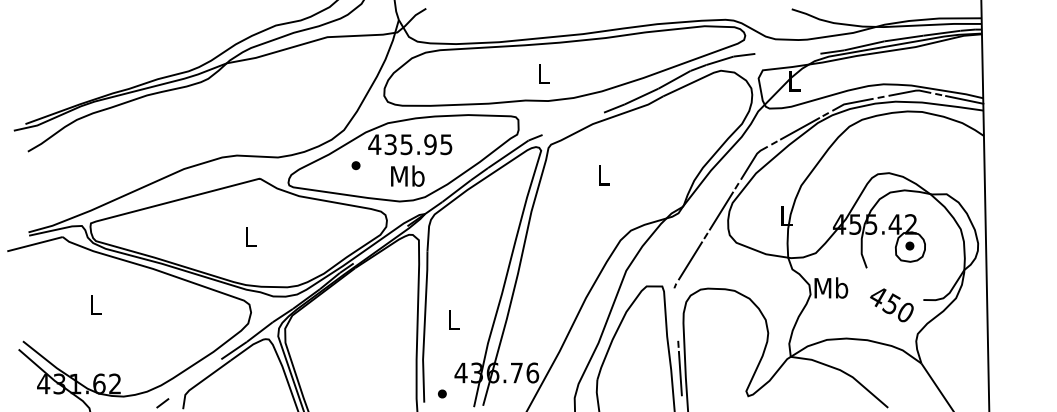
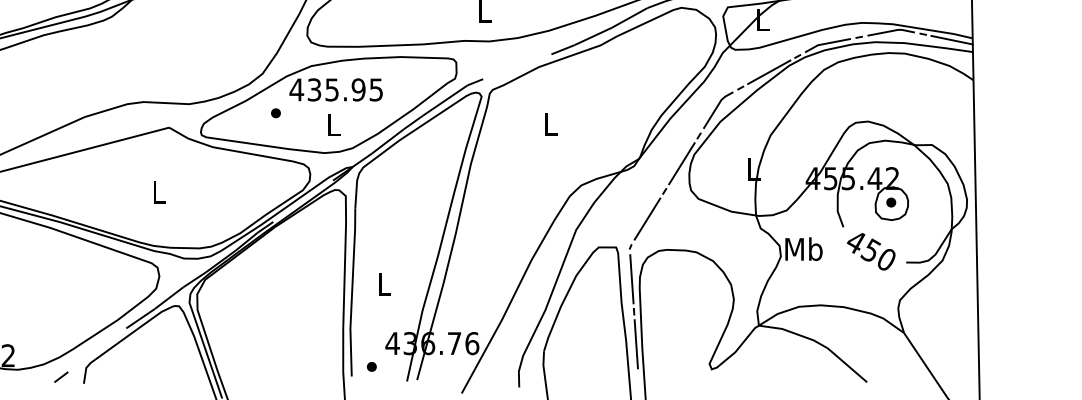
text: (407, 175) -> (333, 124), Mb -> L
text: (891, 305) -> (870, 251), moved
line: (675, 314) -> (630, 278), added

